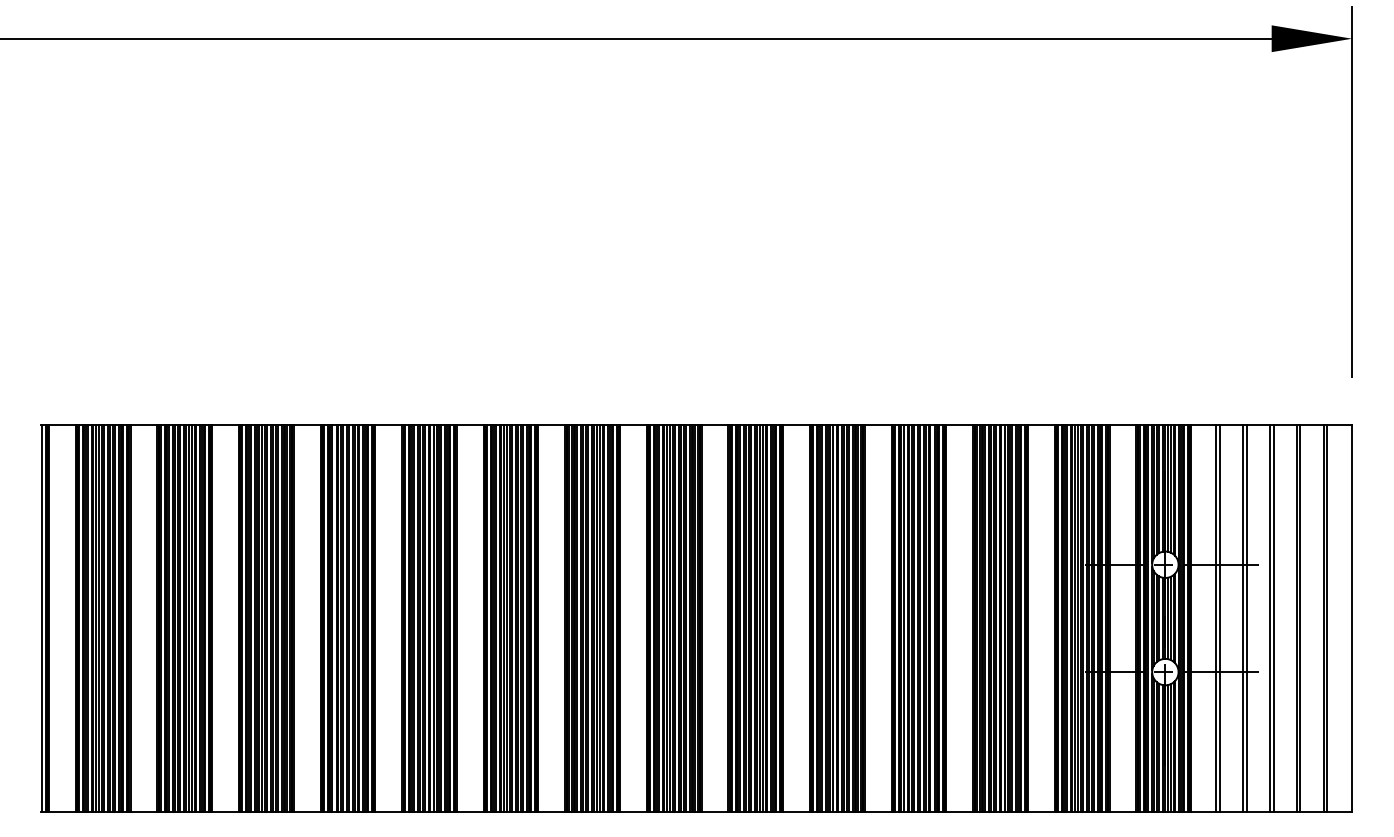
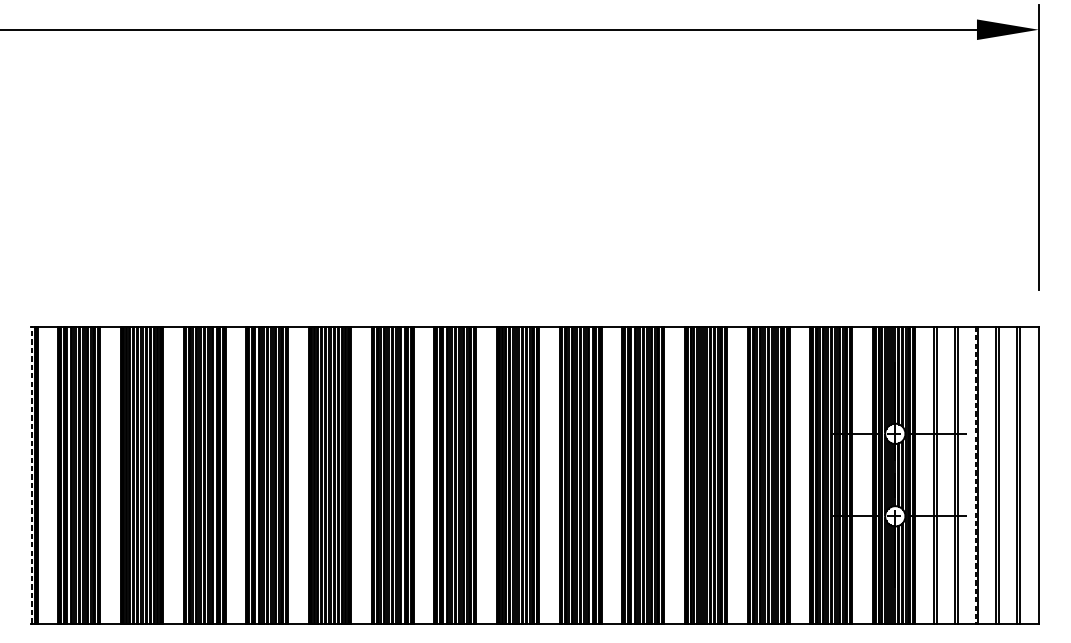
line: (41, 617) -> (31, 474), solid -> dashed
line: (1269, 618) -> (975, 475), solid -> dashed

